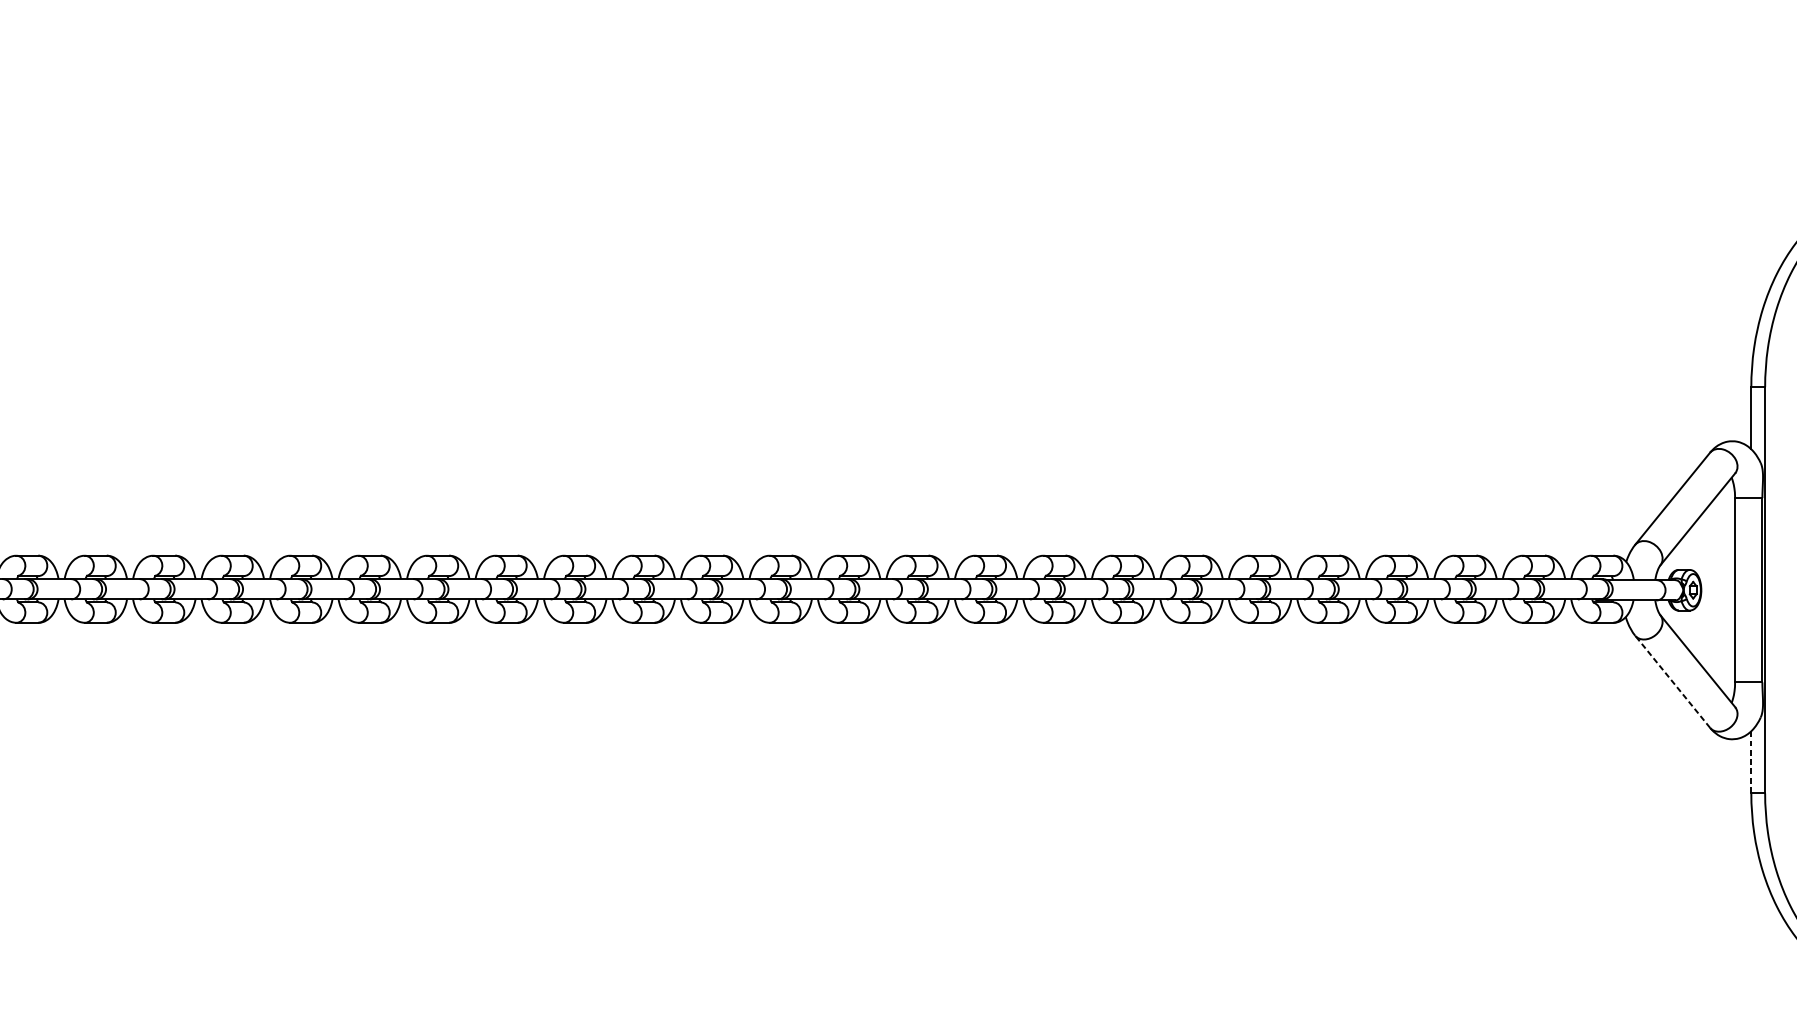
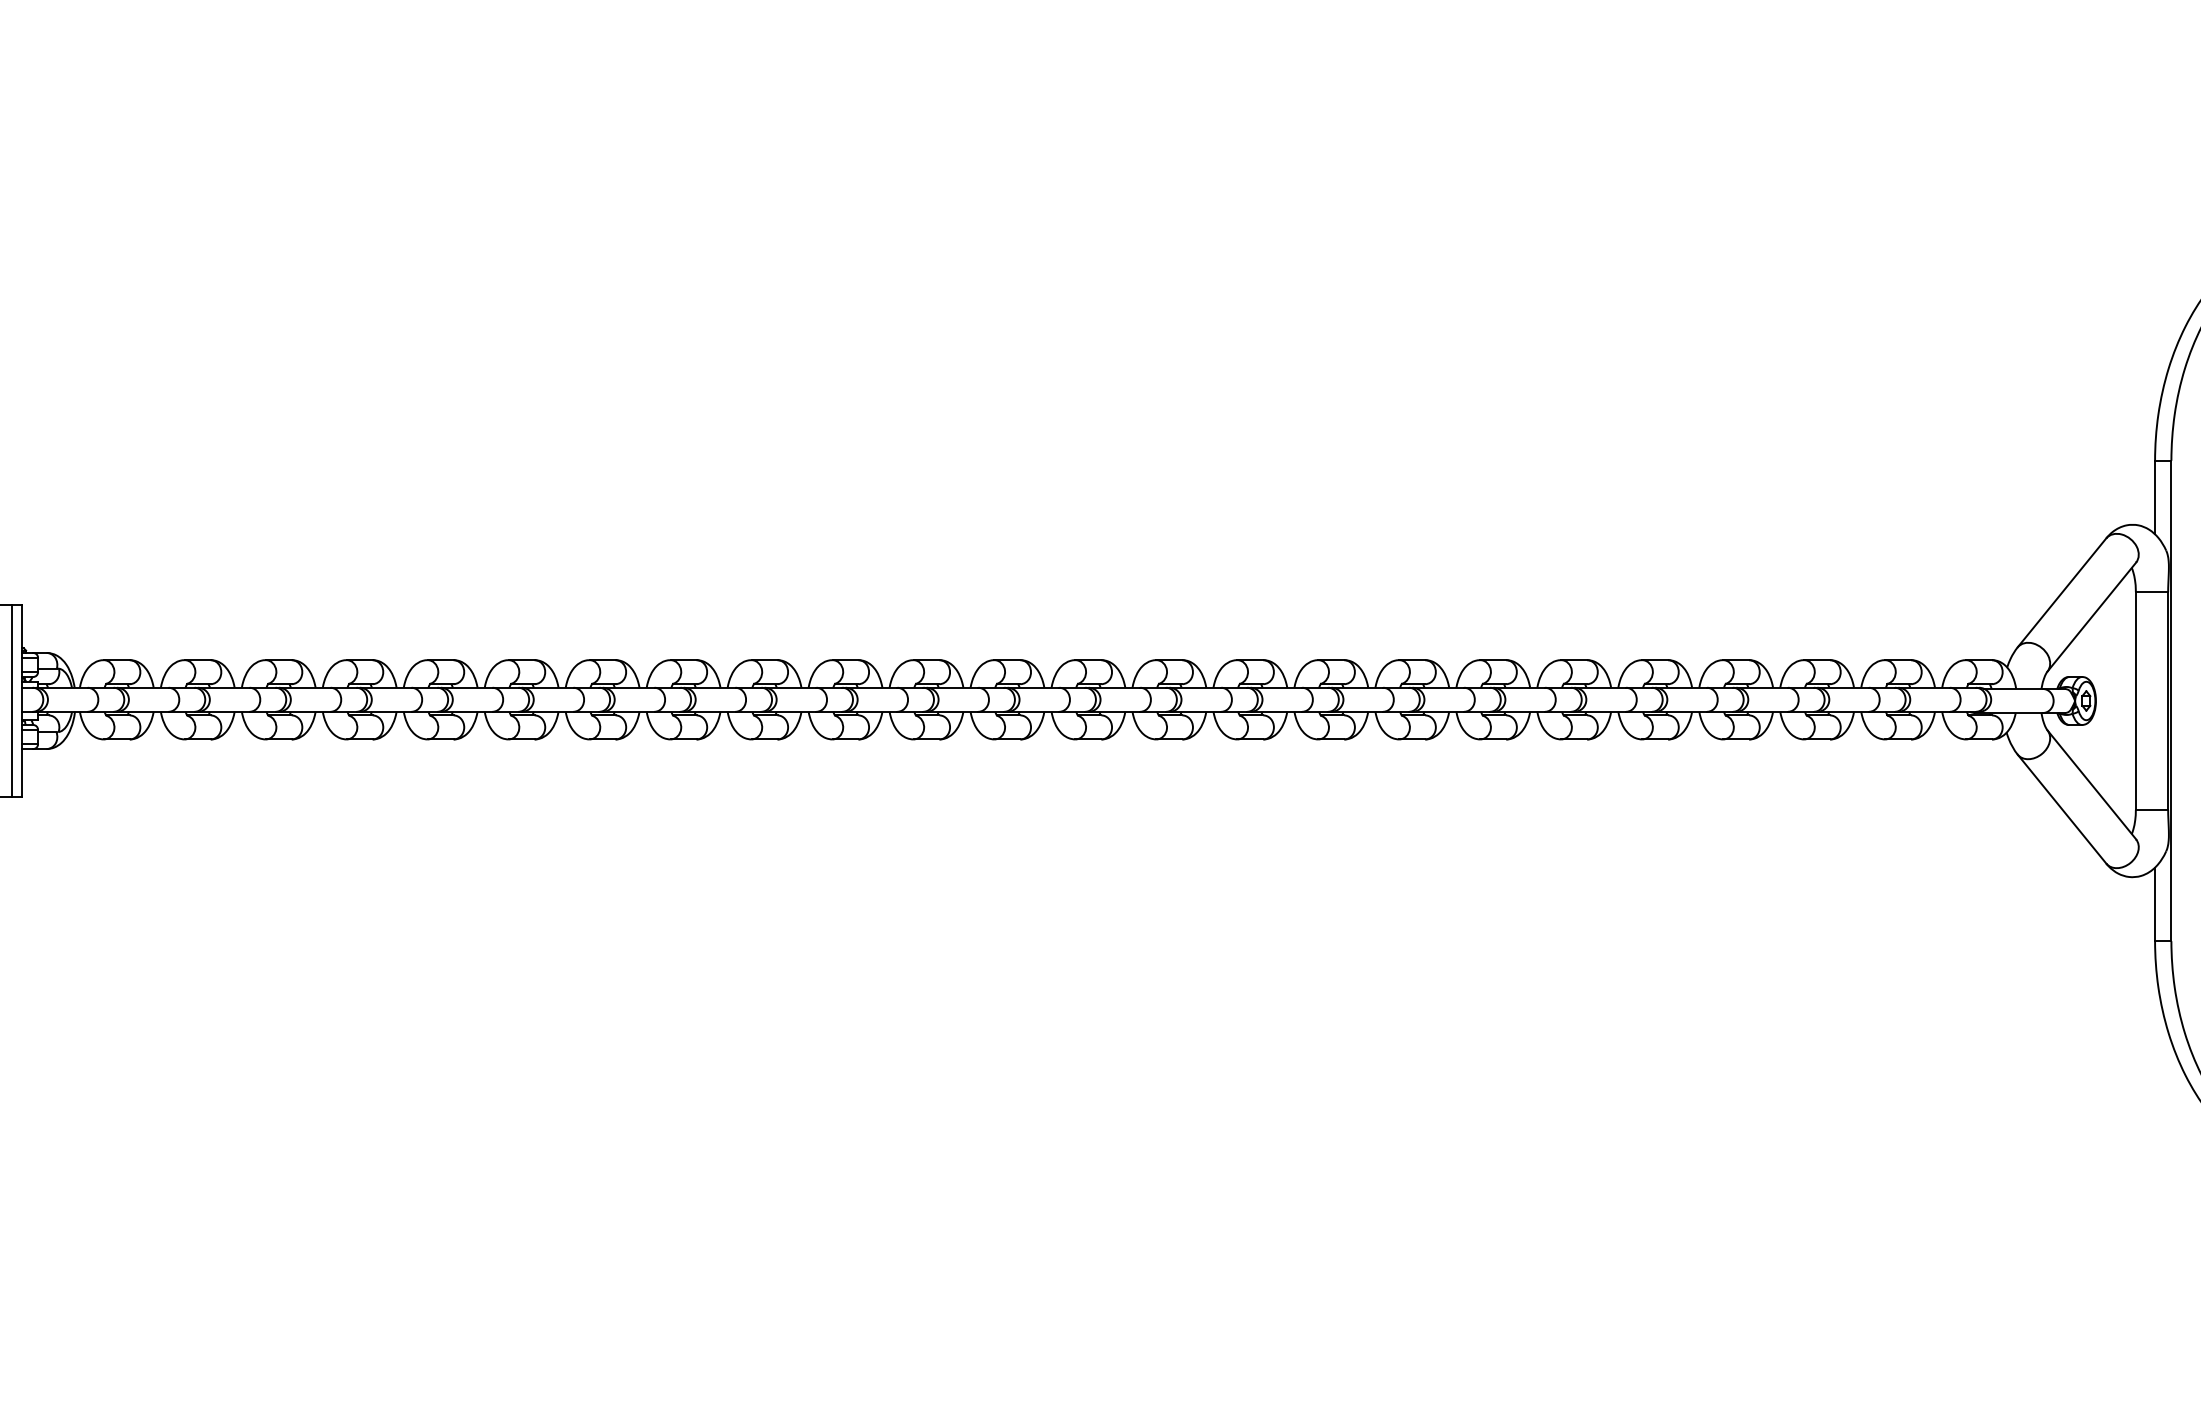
line: (1672, 681) -> (2061, 808), dashed -> solid
line: (1751, 762) -> (2155, 904), dashed -> solid

